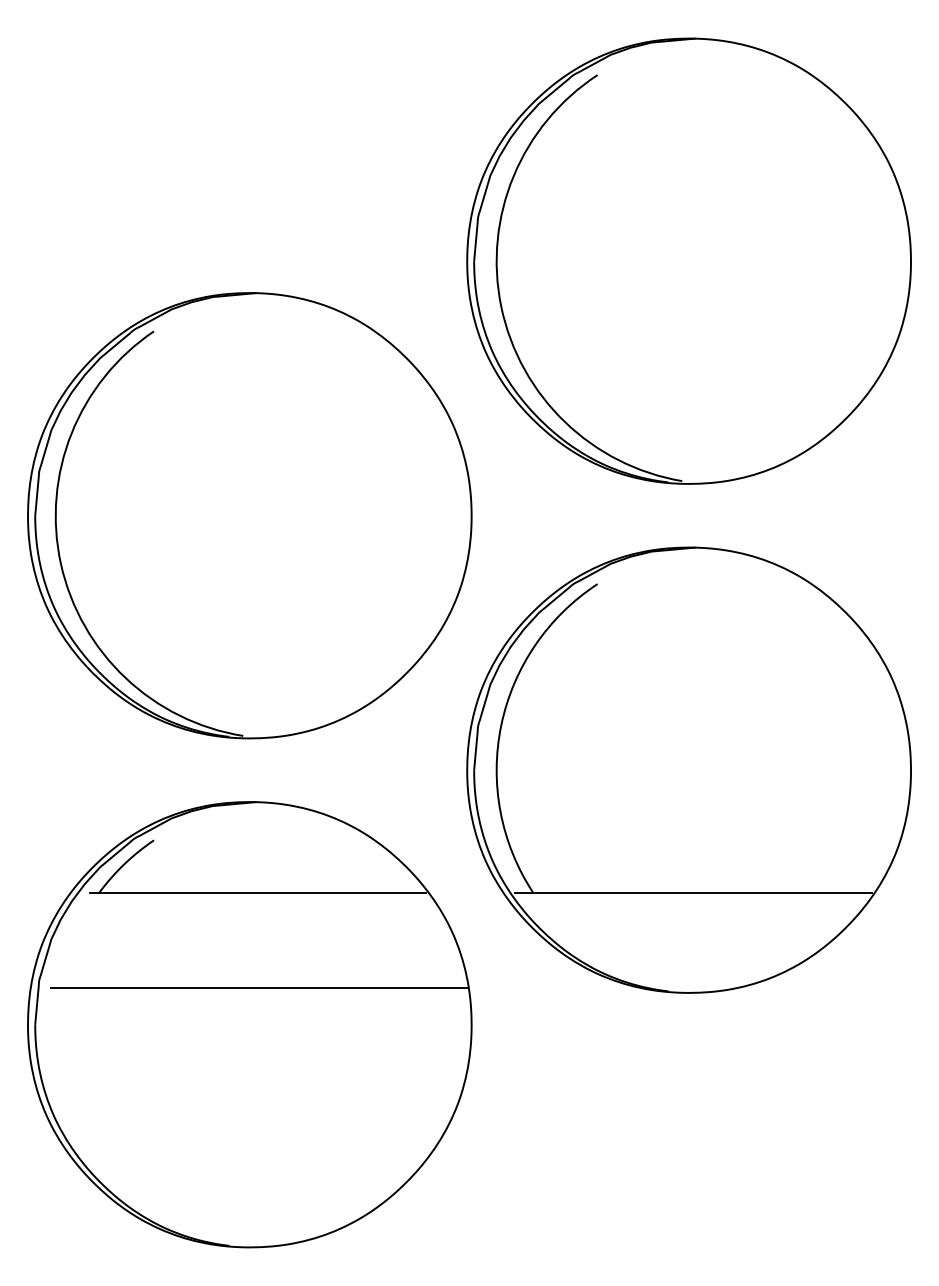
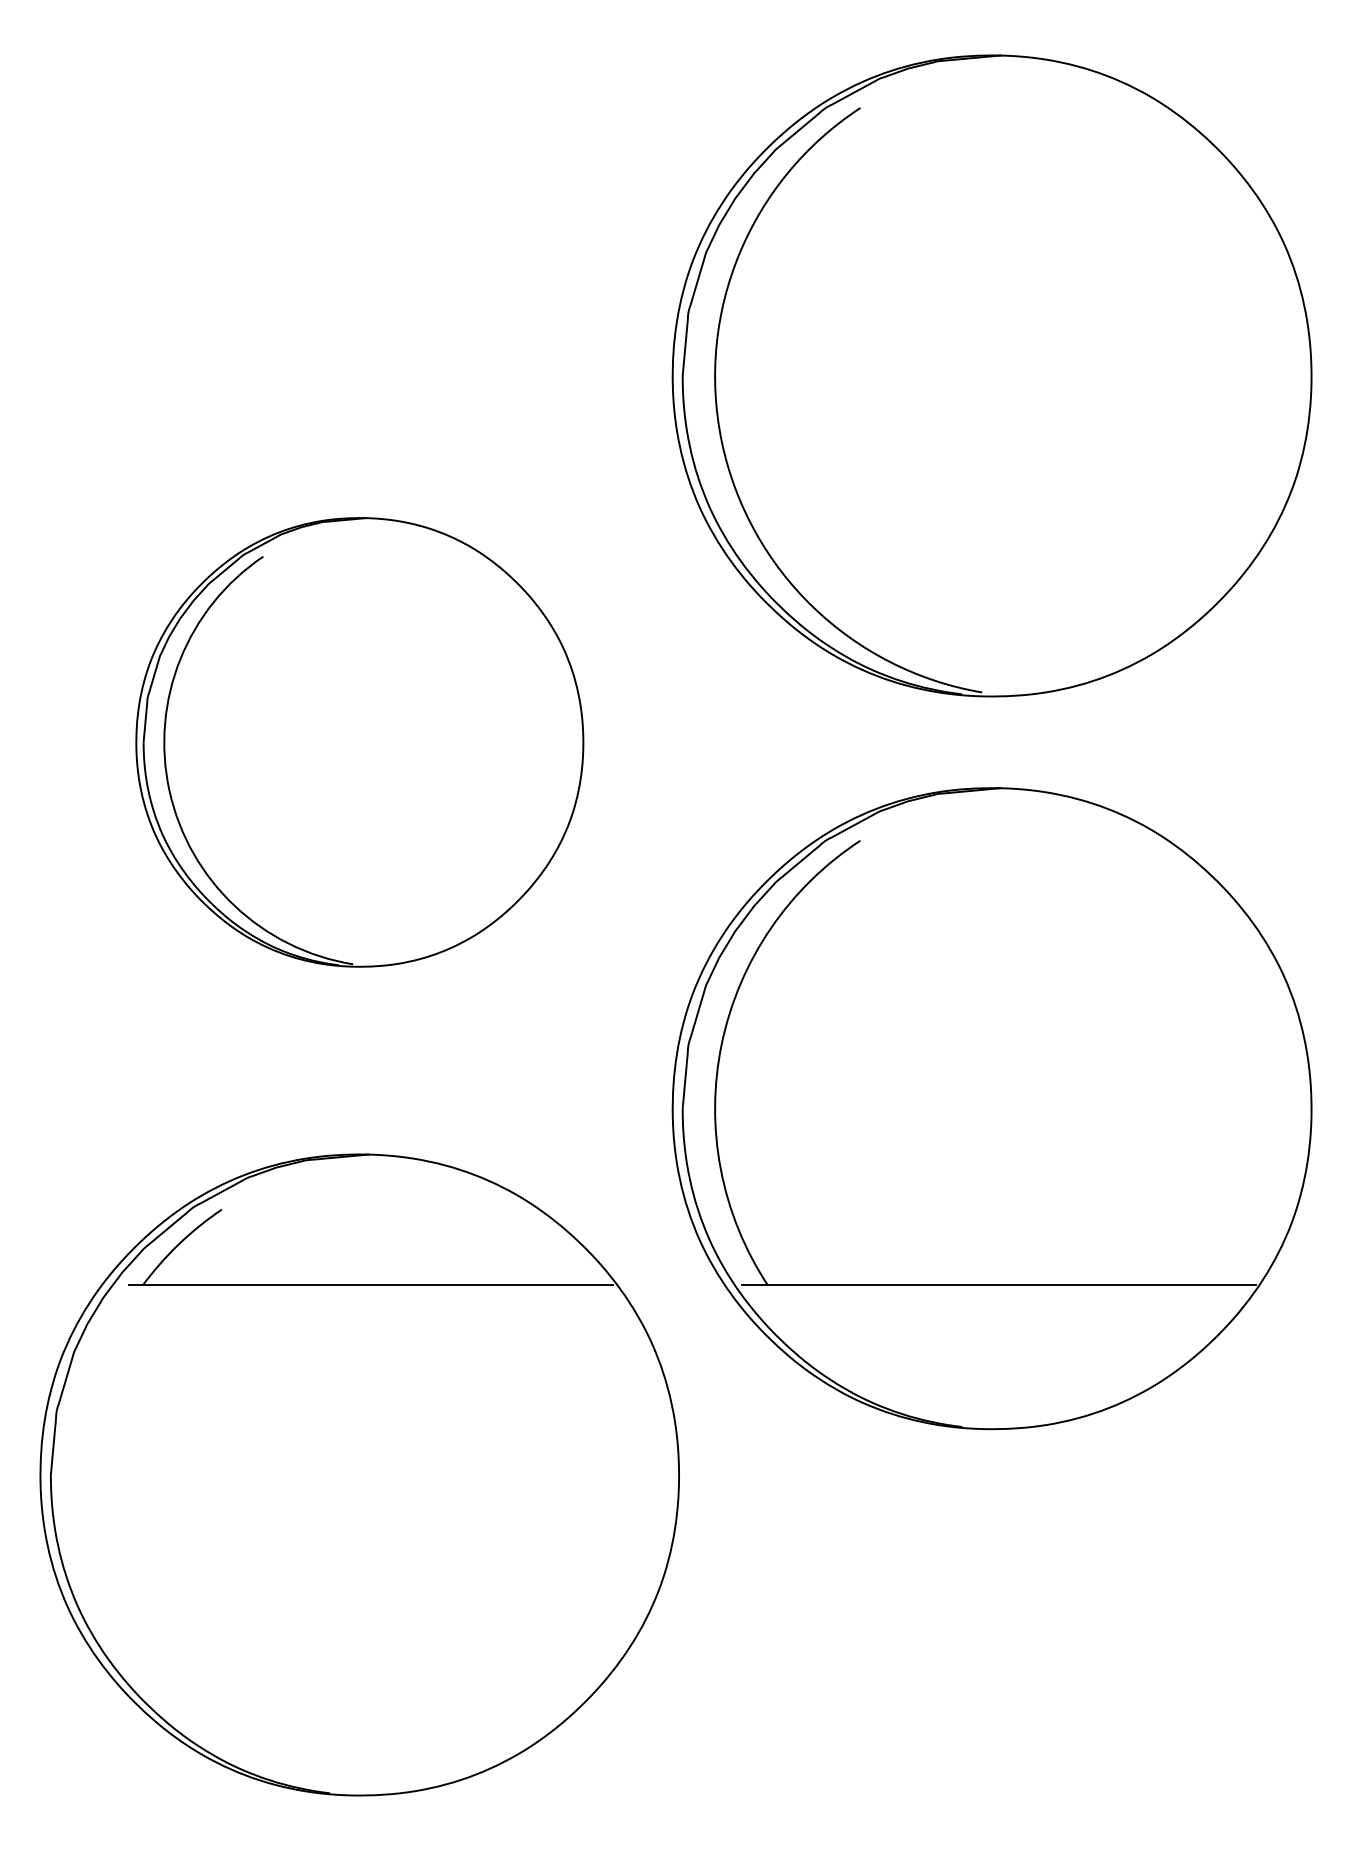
part: (249, 515) -> (359, 741), size x0.7
line: (258, 988) -> (372, 1422), removed

